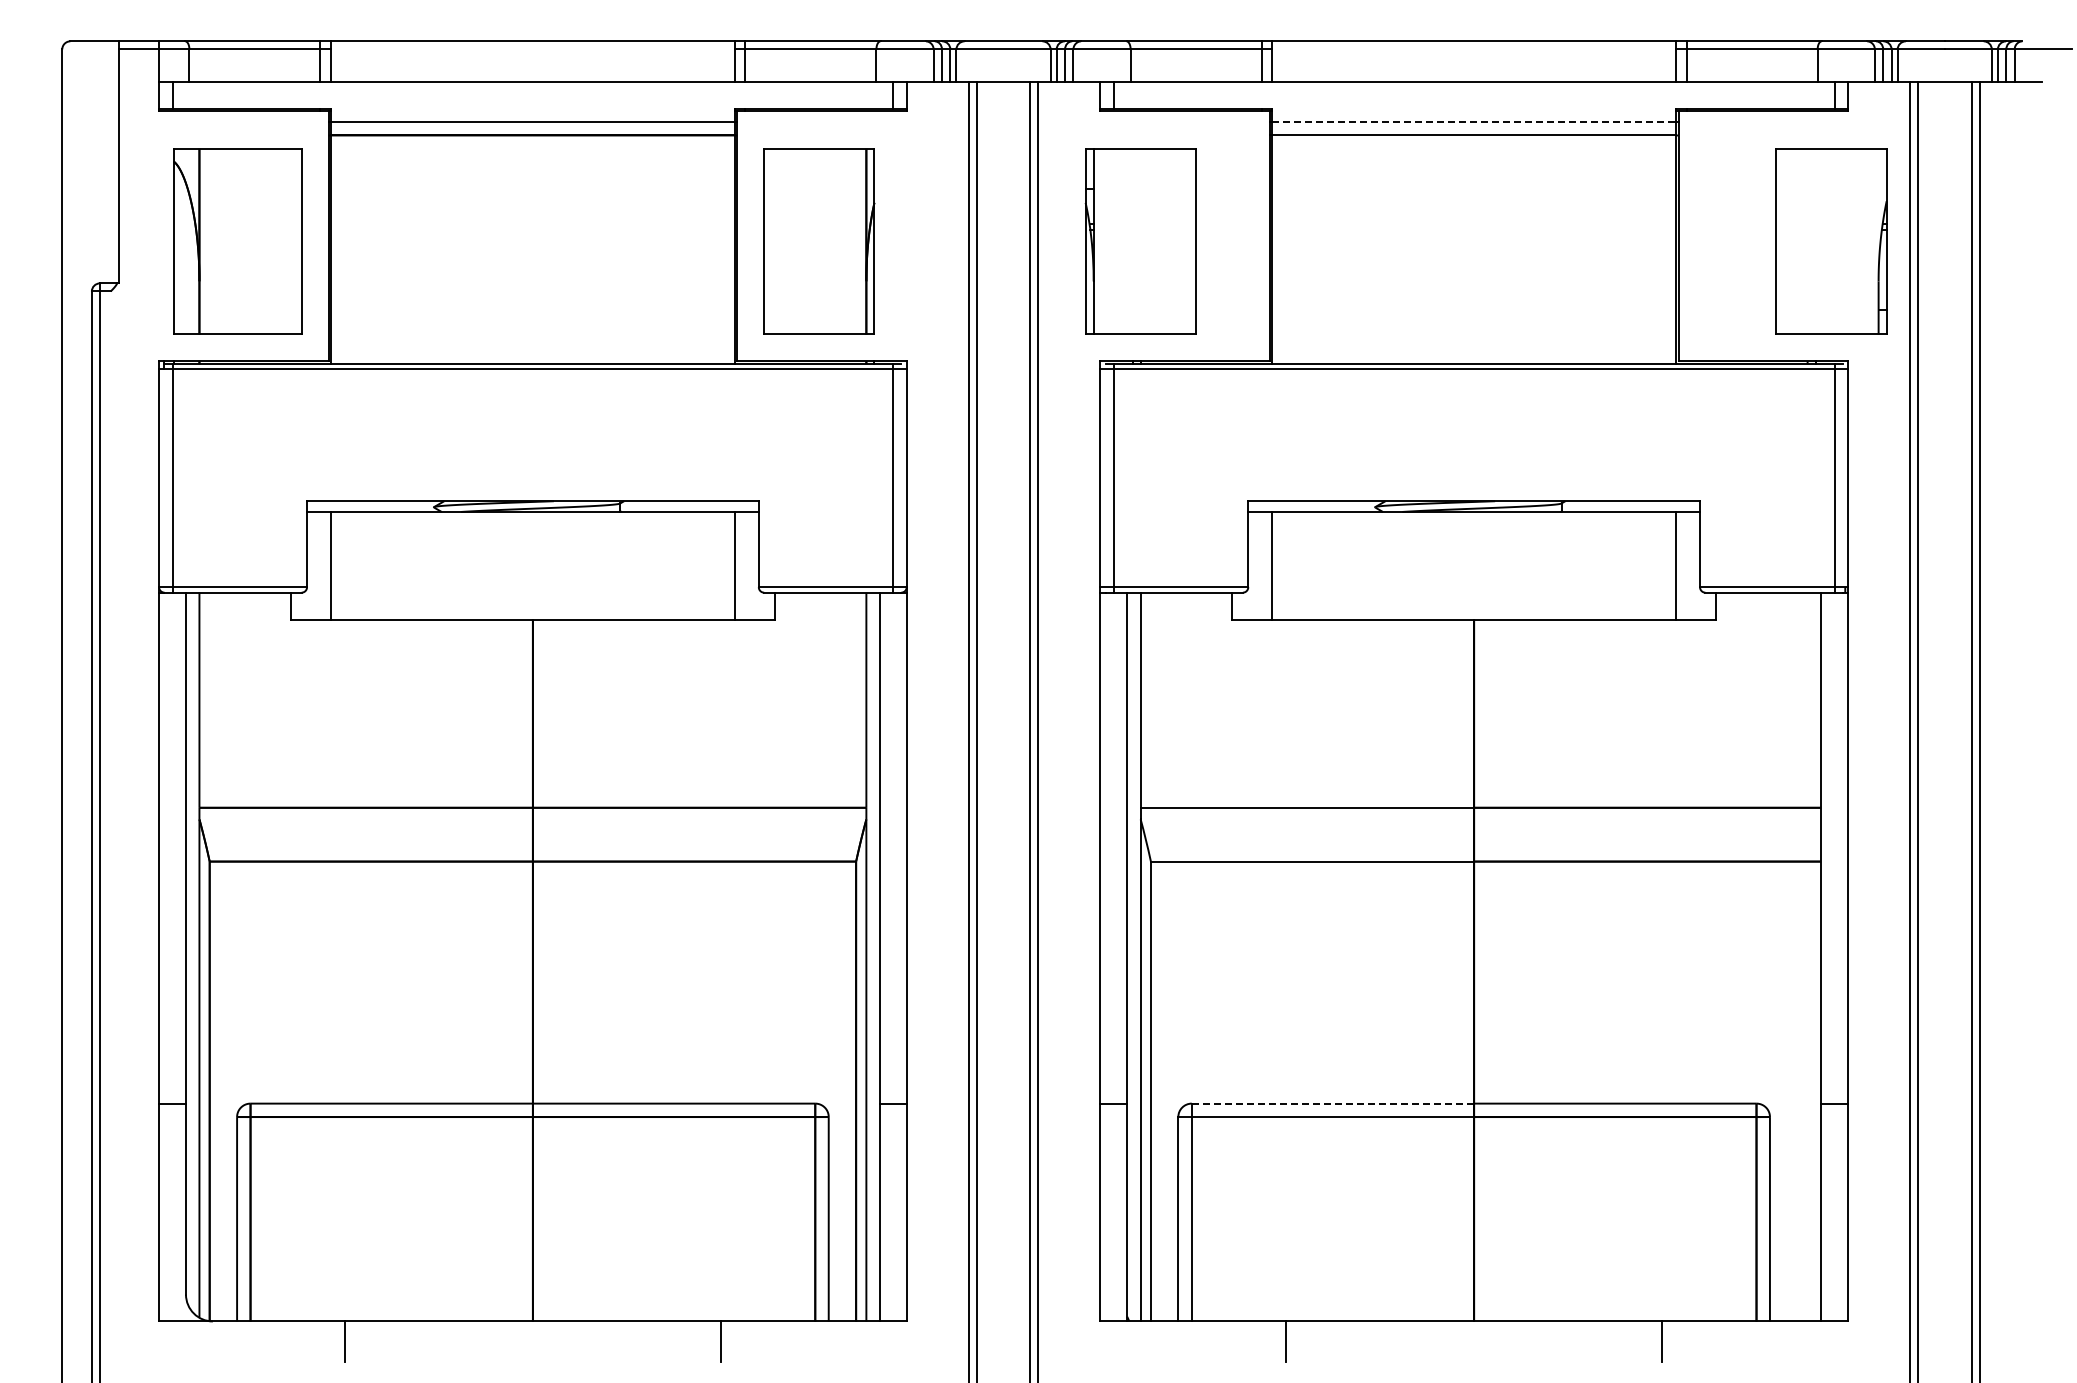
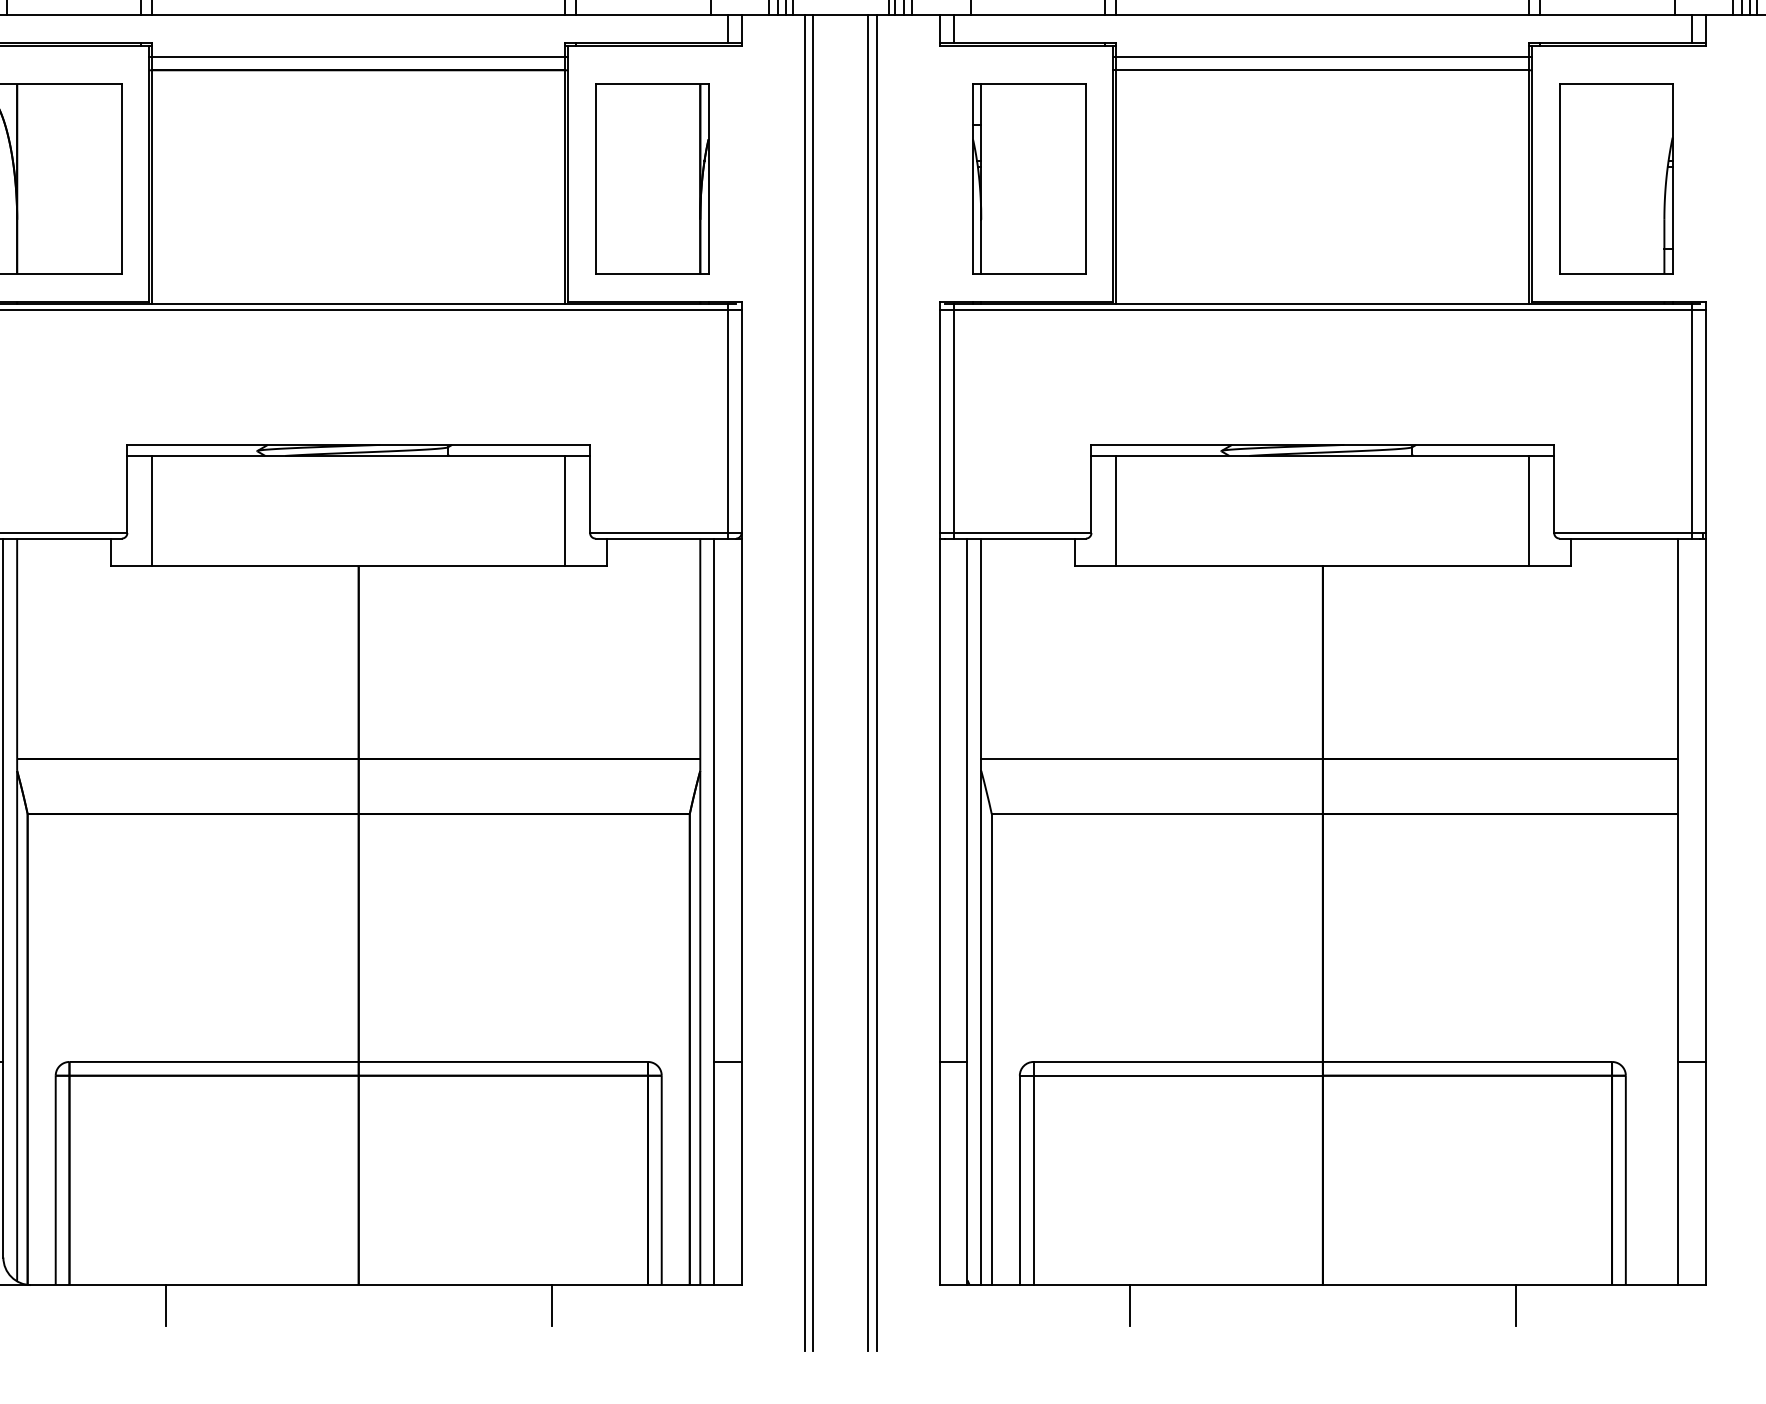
line: (1474, 122) -> (1323, 57), dashed -> solid
part: (1140, 241) -> (1029, 178), moved
part: (1831, 241) -> (1616, 178), moved
line: (1332, 1103) -> (1177, 1061), dashed -> solid

